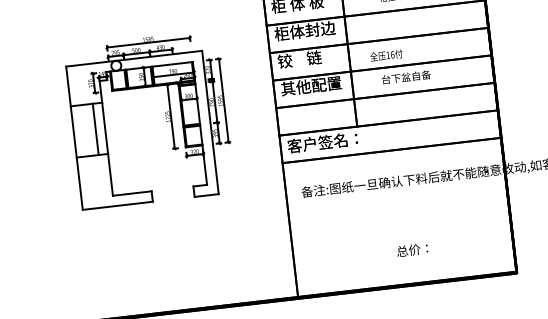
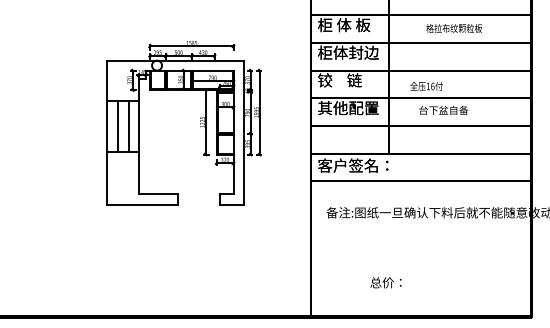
line: (85, 130) -> (118, 126), added
text: (411, 249) -> (385, 282), moved

